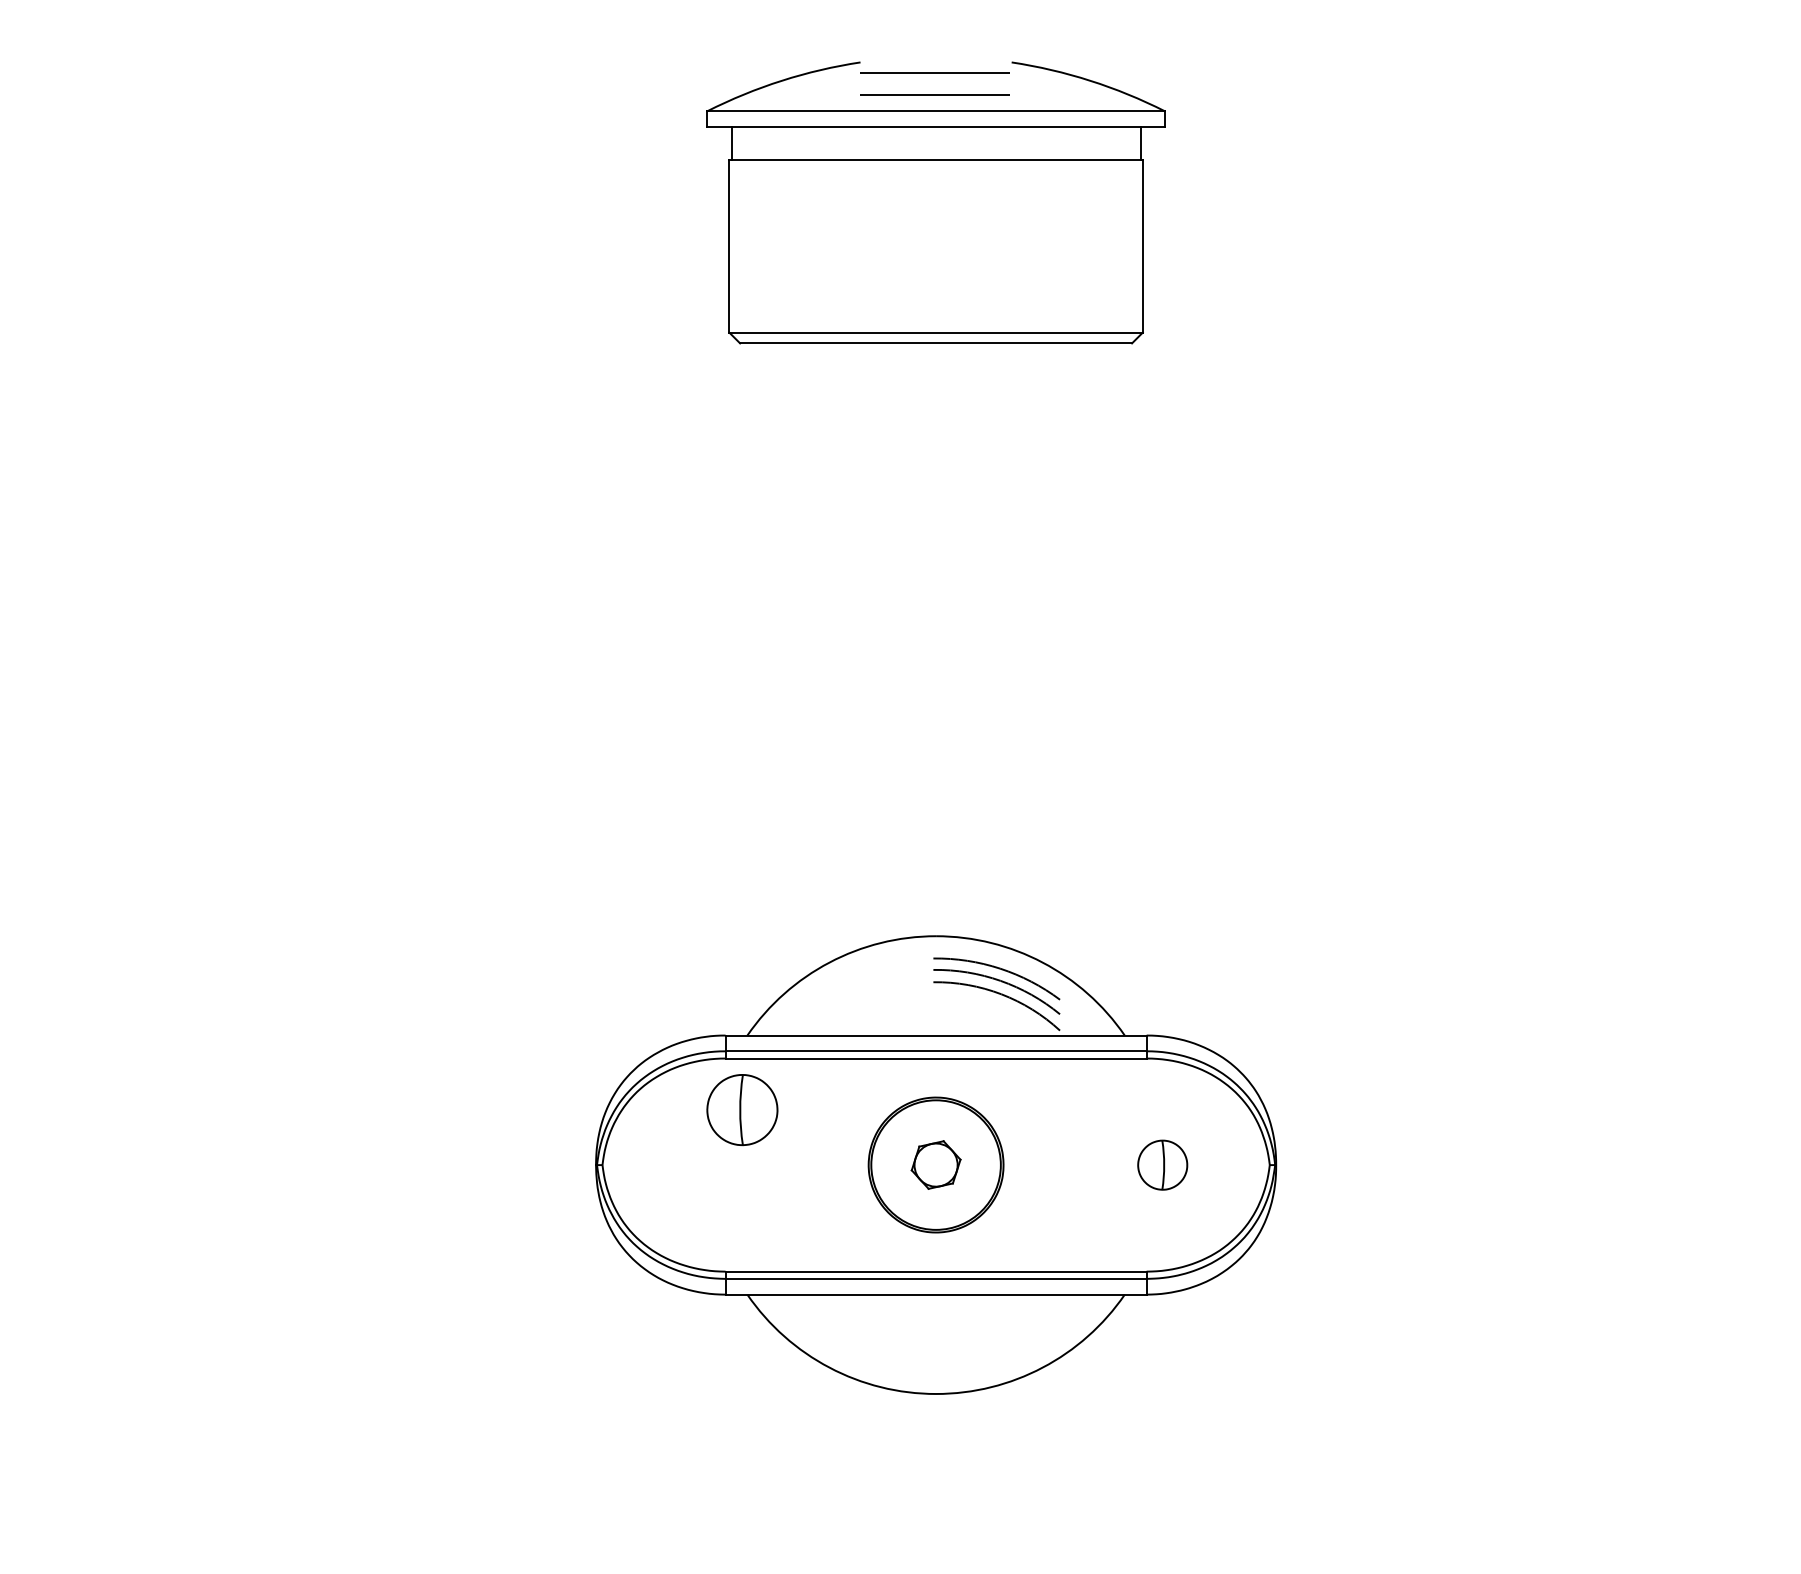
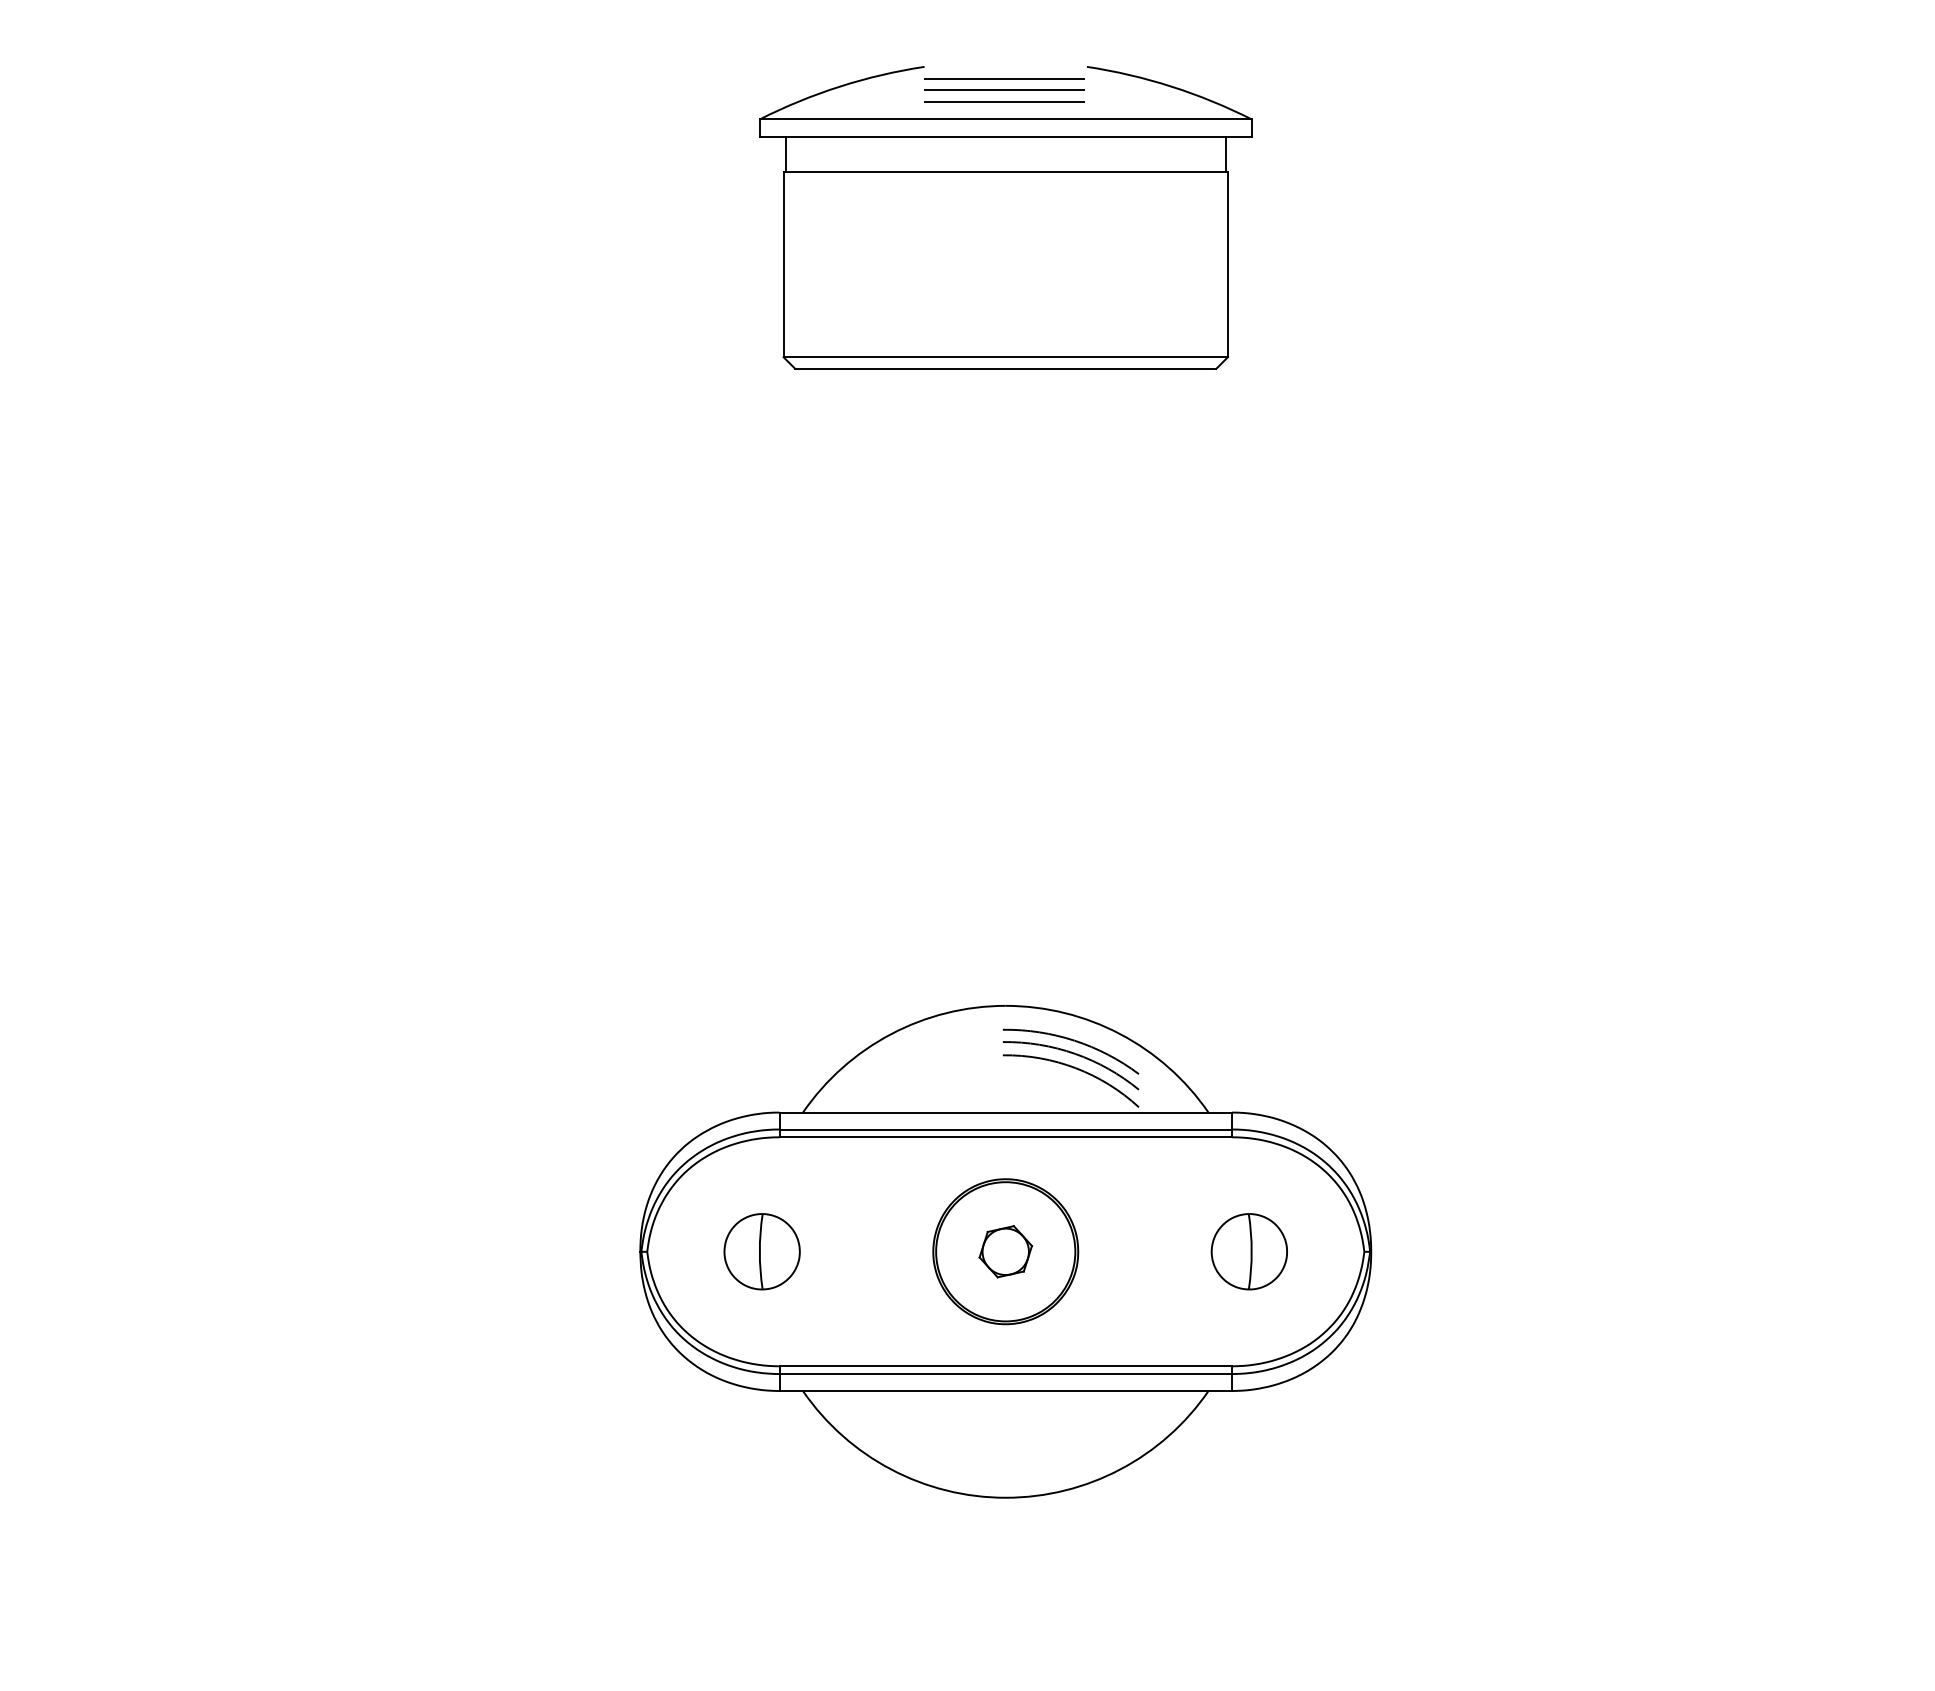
line: (934, 84) -> (1004, 90), added
part: (742, 1110) -> (762, 1252), moved
part: (1162, 1165) -> (1249, 1252), size x1.43

